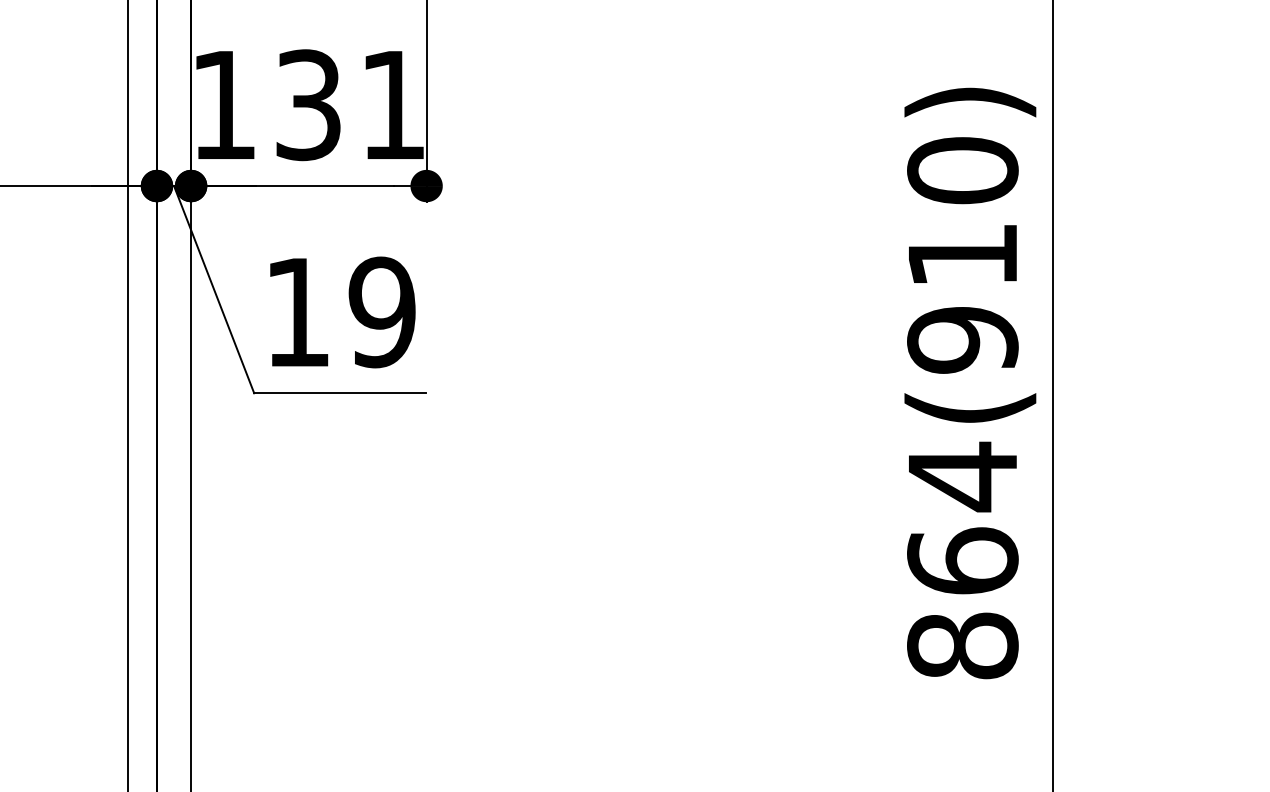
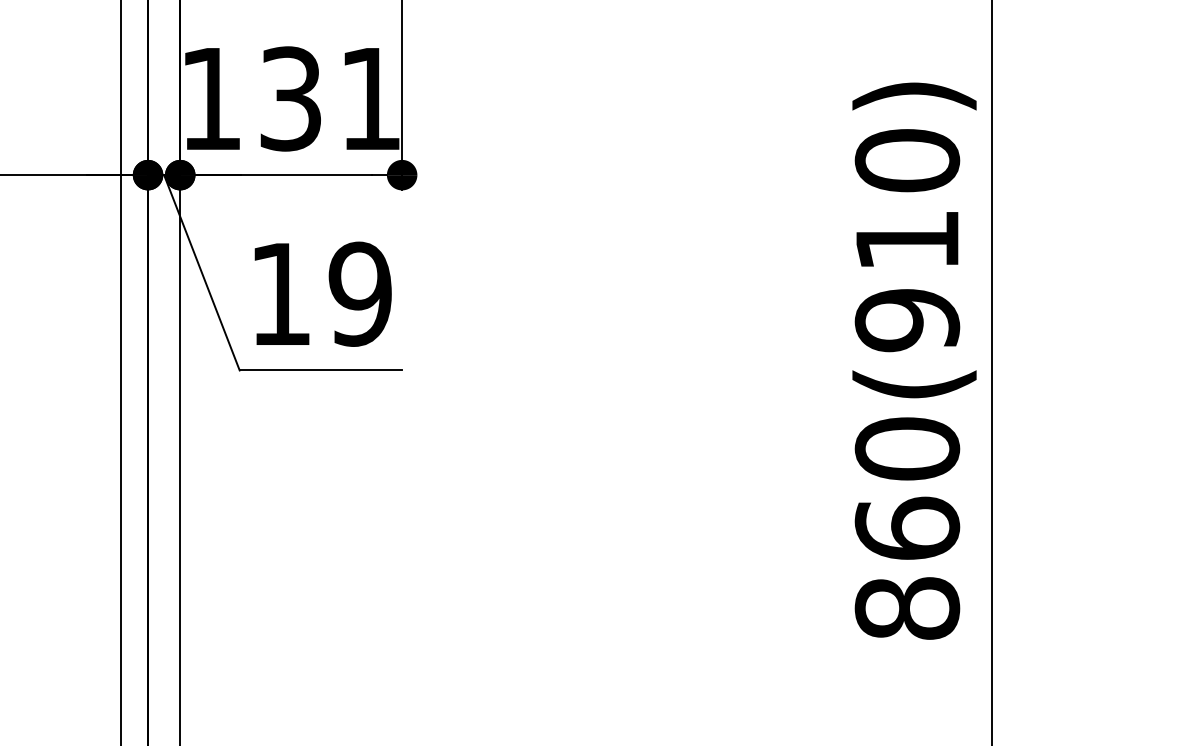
text: (962, 476) -> (907, 448), 864(910) -> 860(910)

